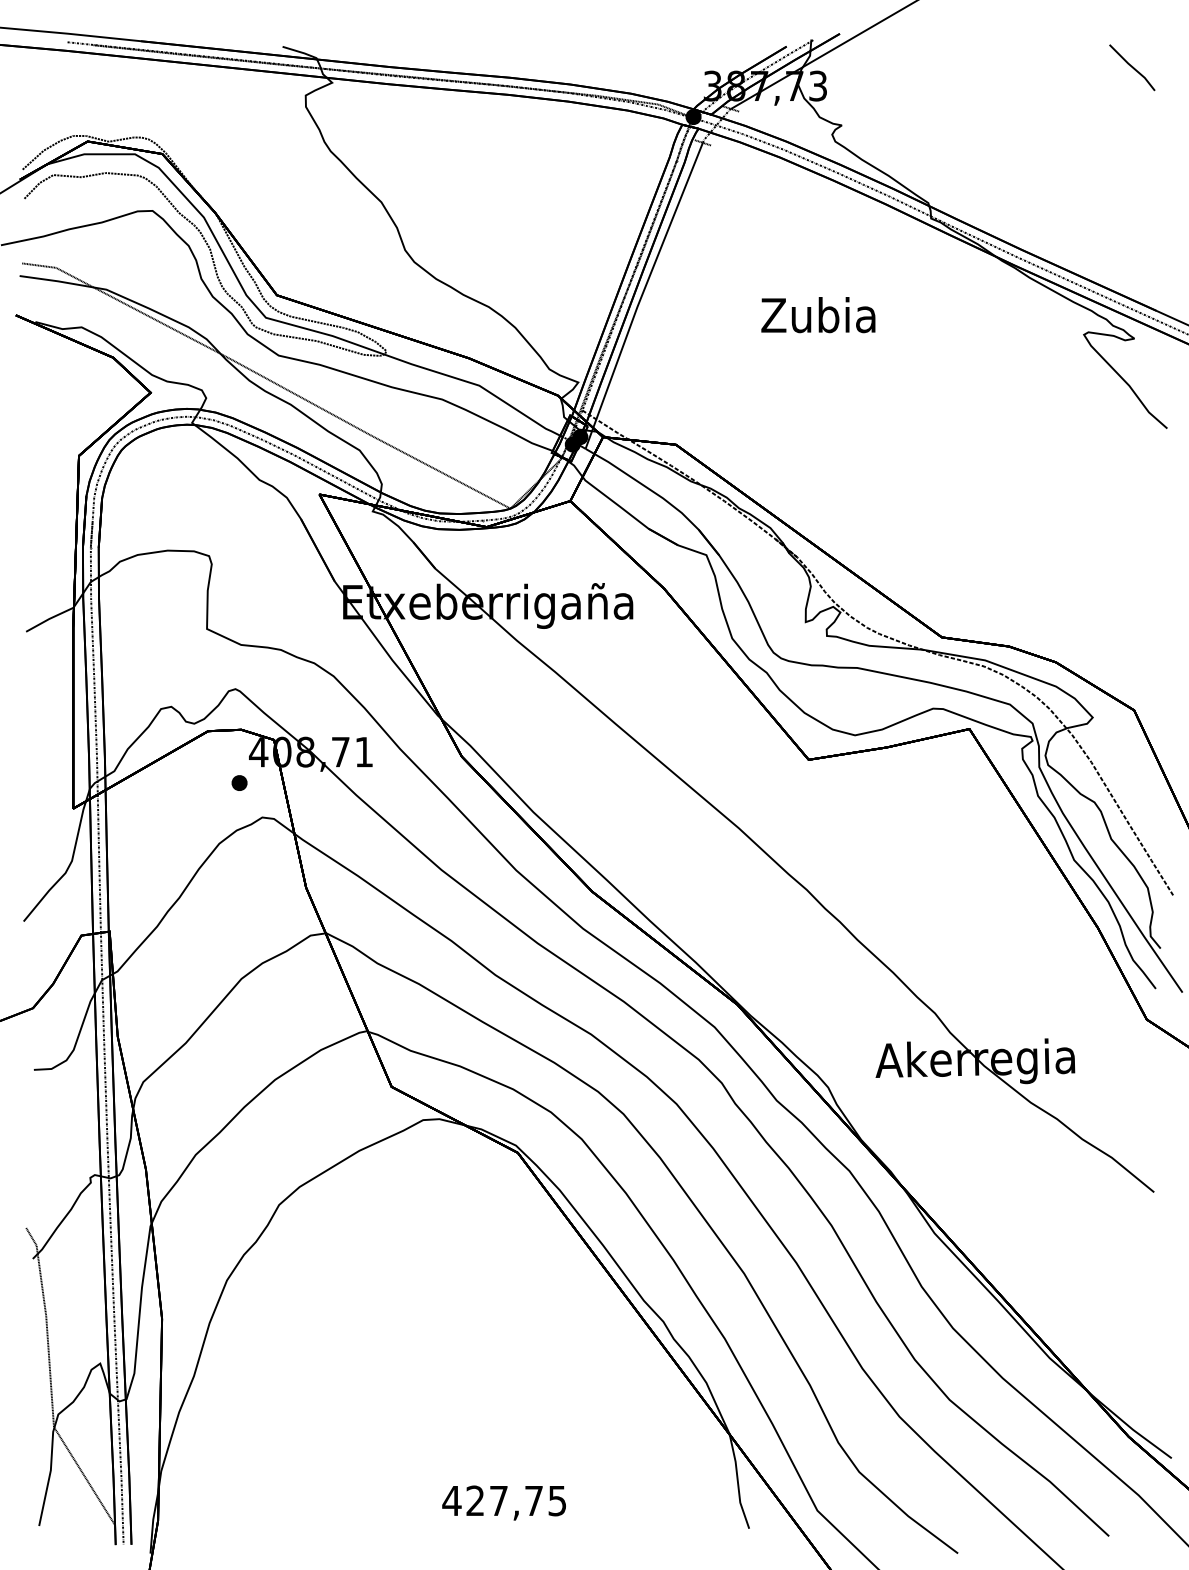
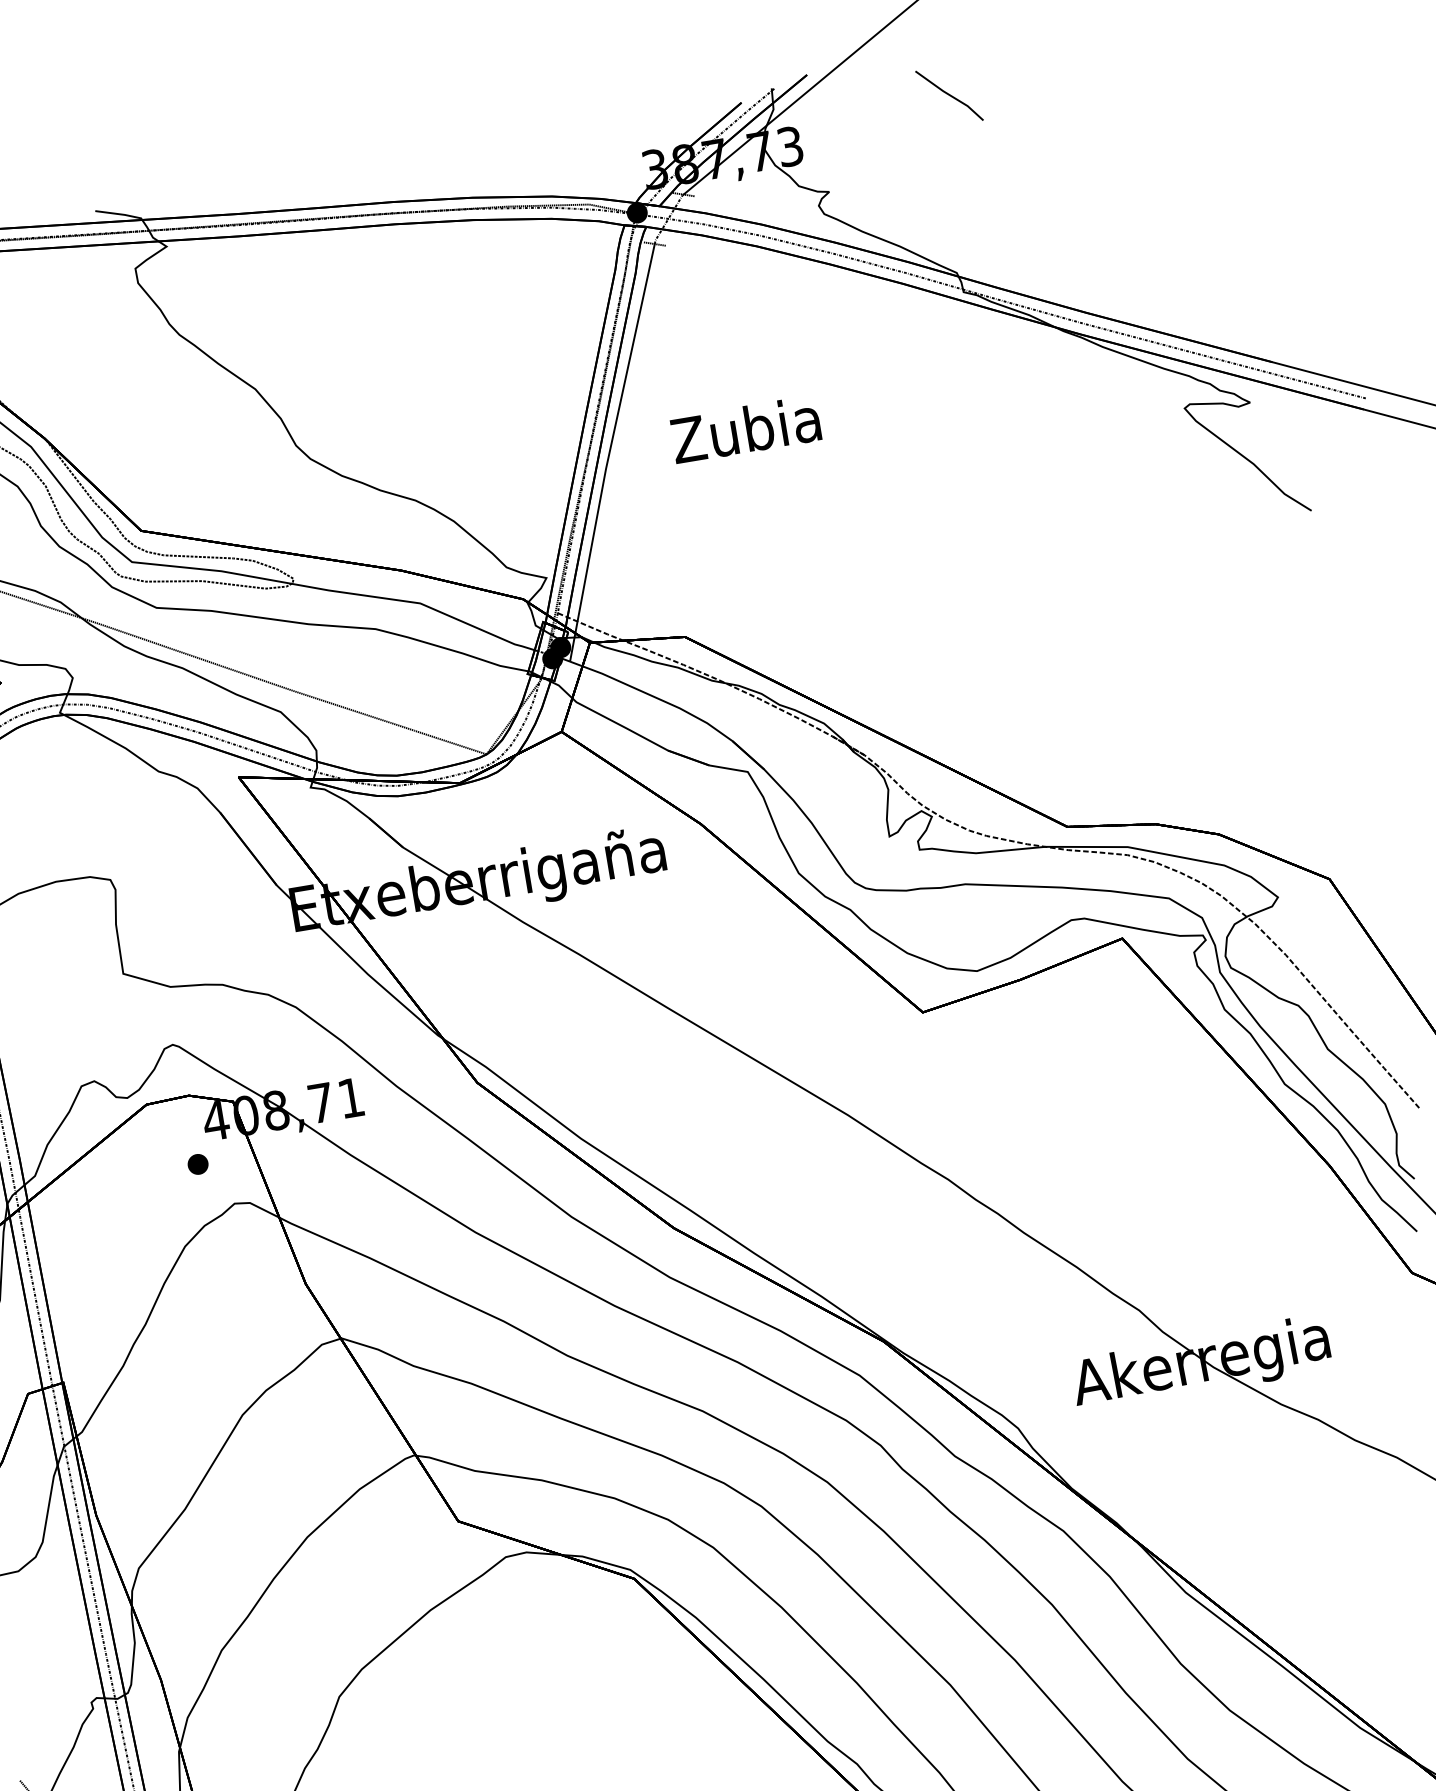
line: (1132, 67) -> (949, 95), moved
text: (818, 315) -> (746, 430), moved

